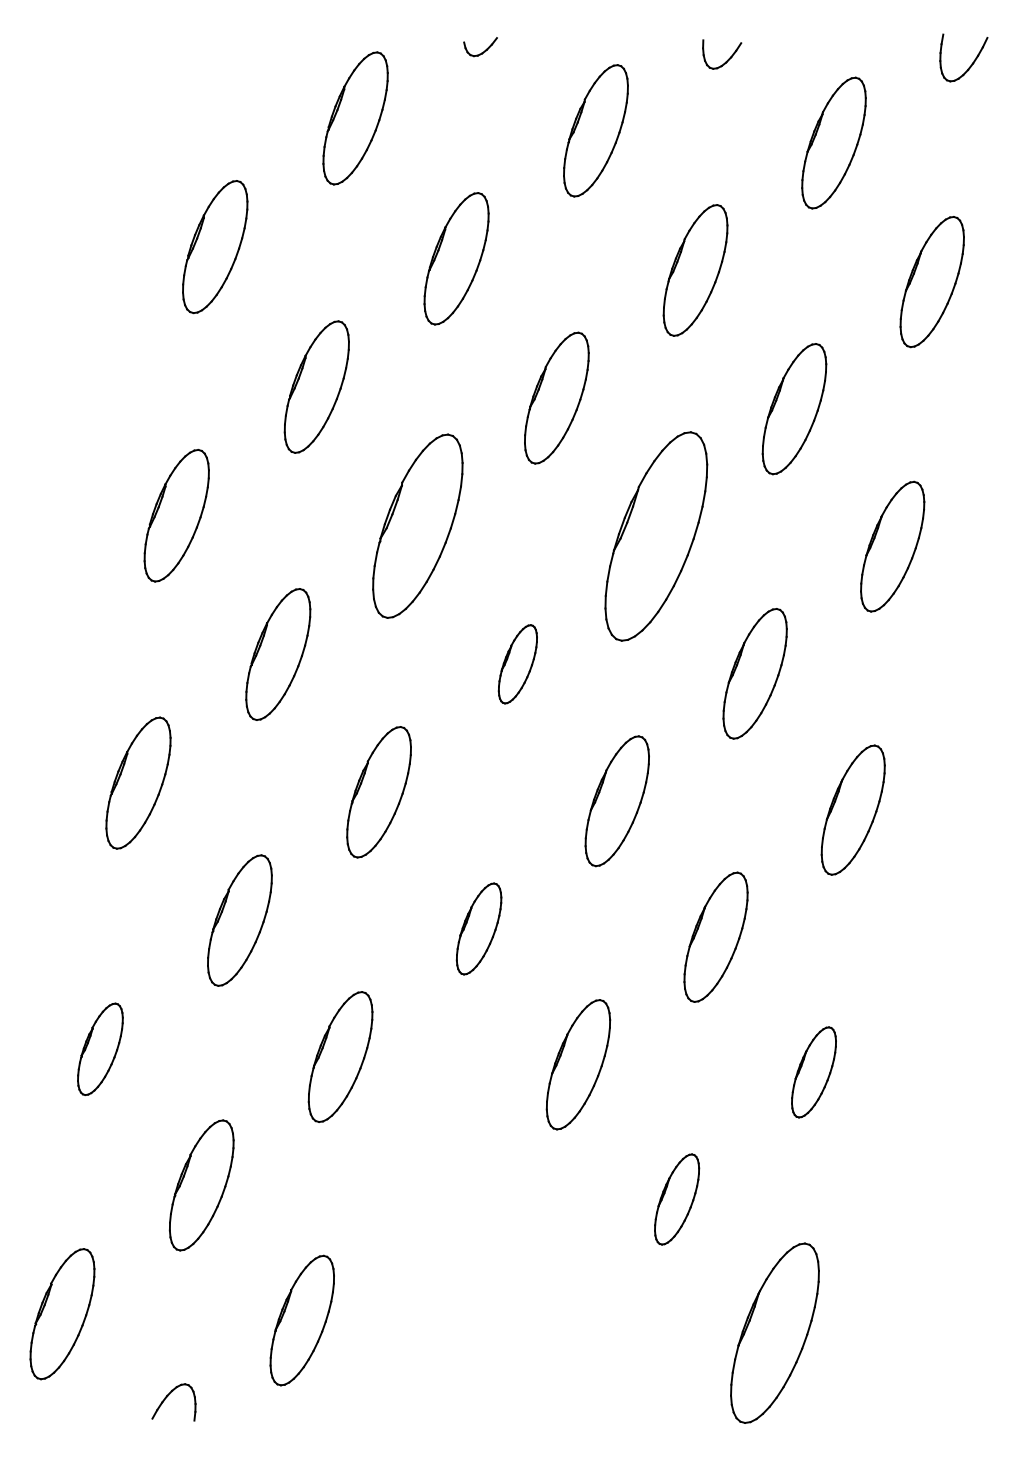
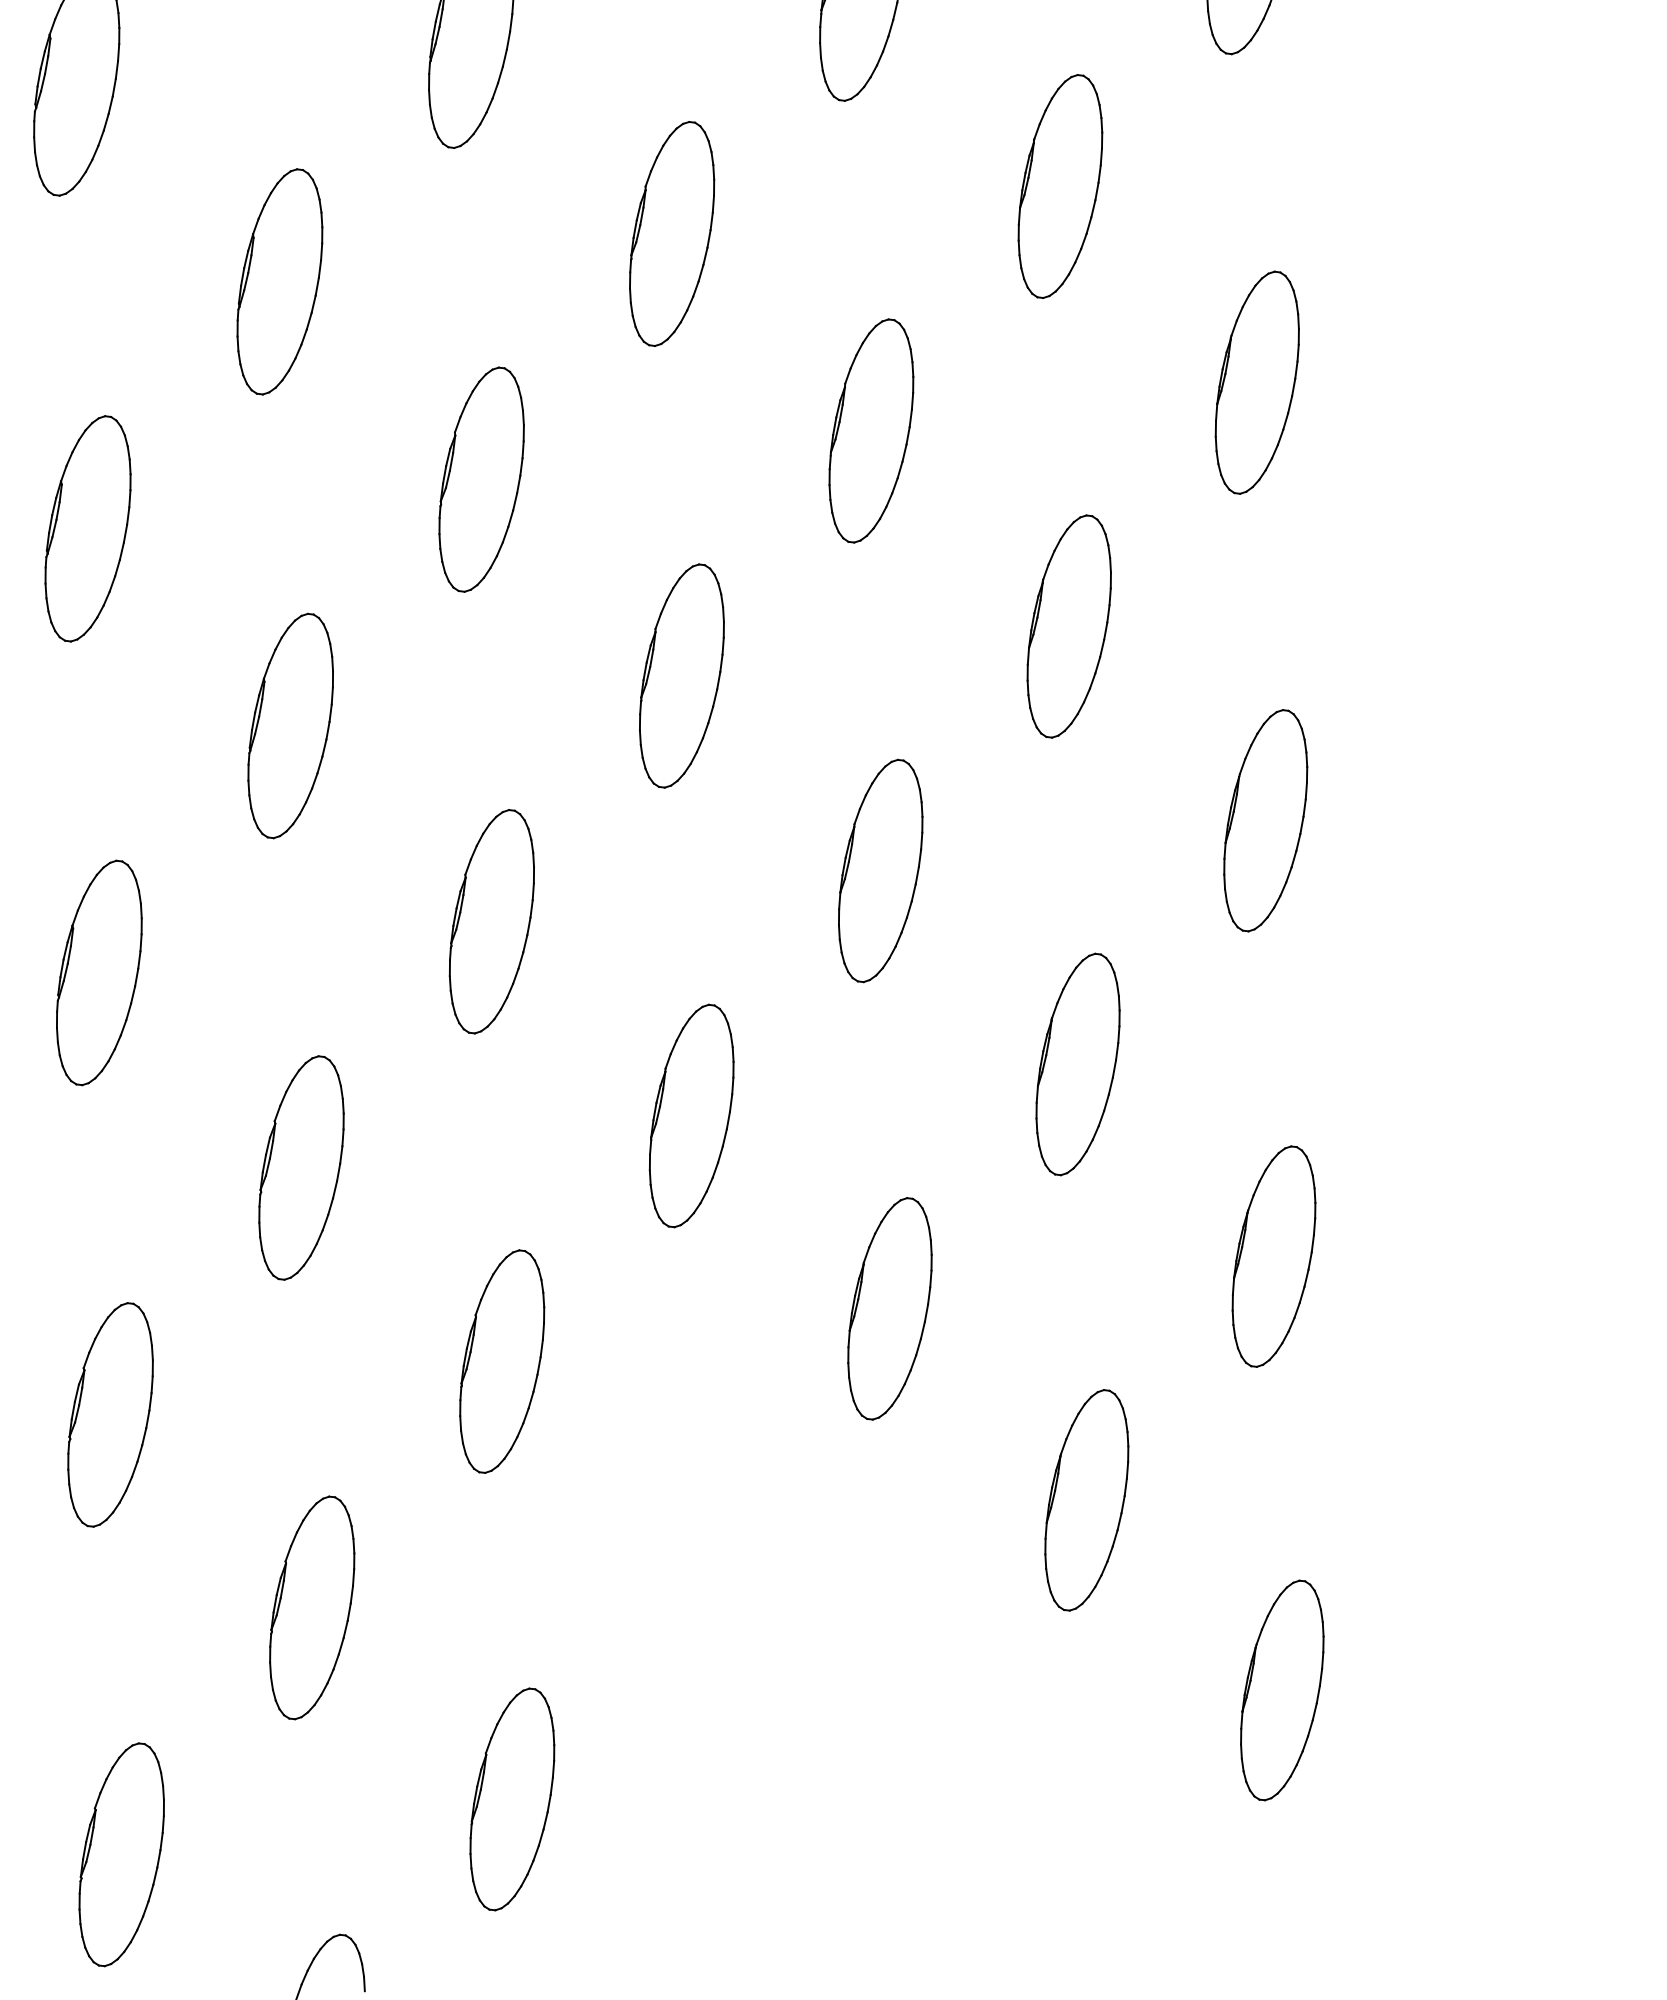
part: (417, 525) -> (481, 478), size x0.71
part: (656, 536) -> (871, 430), size x0.62
part: (517, 664) -> (681, 676), size x1.67
part: (478, 928) -> (690, 1115), size x1.43
part: (100, 1049) -> (110, 1415), size x1.43
part: (813, 1072) -> (1273, 1257), size x1.43
part: (676, 1199) -> (1085, 1500), size x1.43
part: (774, 1333) -> (1281, 1690), size x0.71

